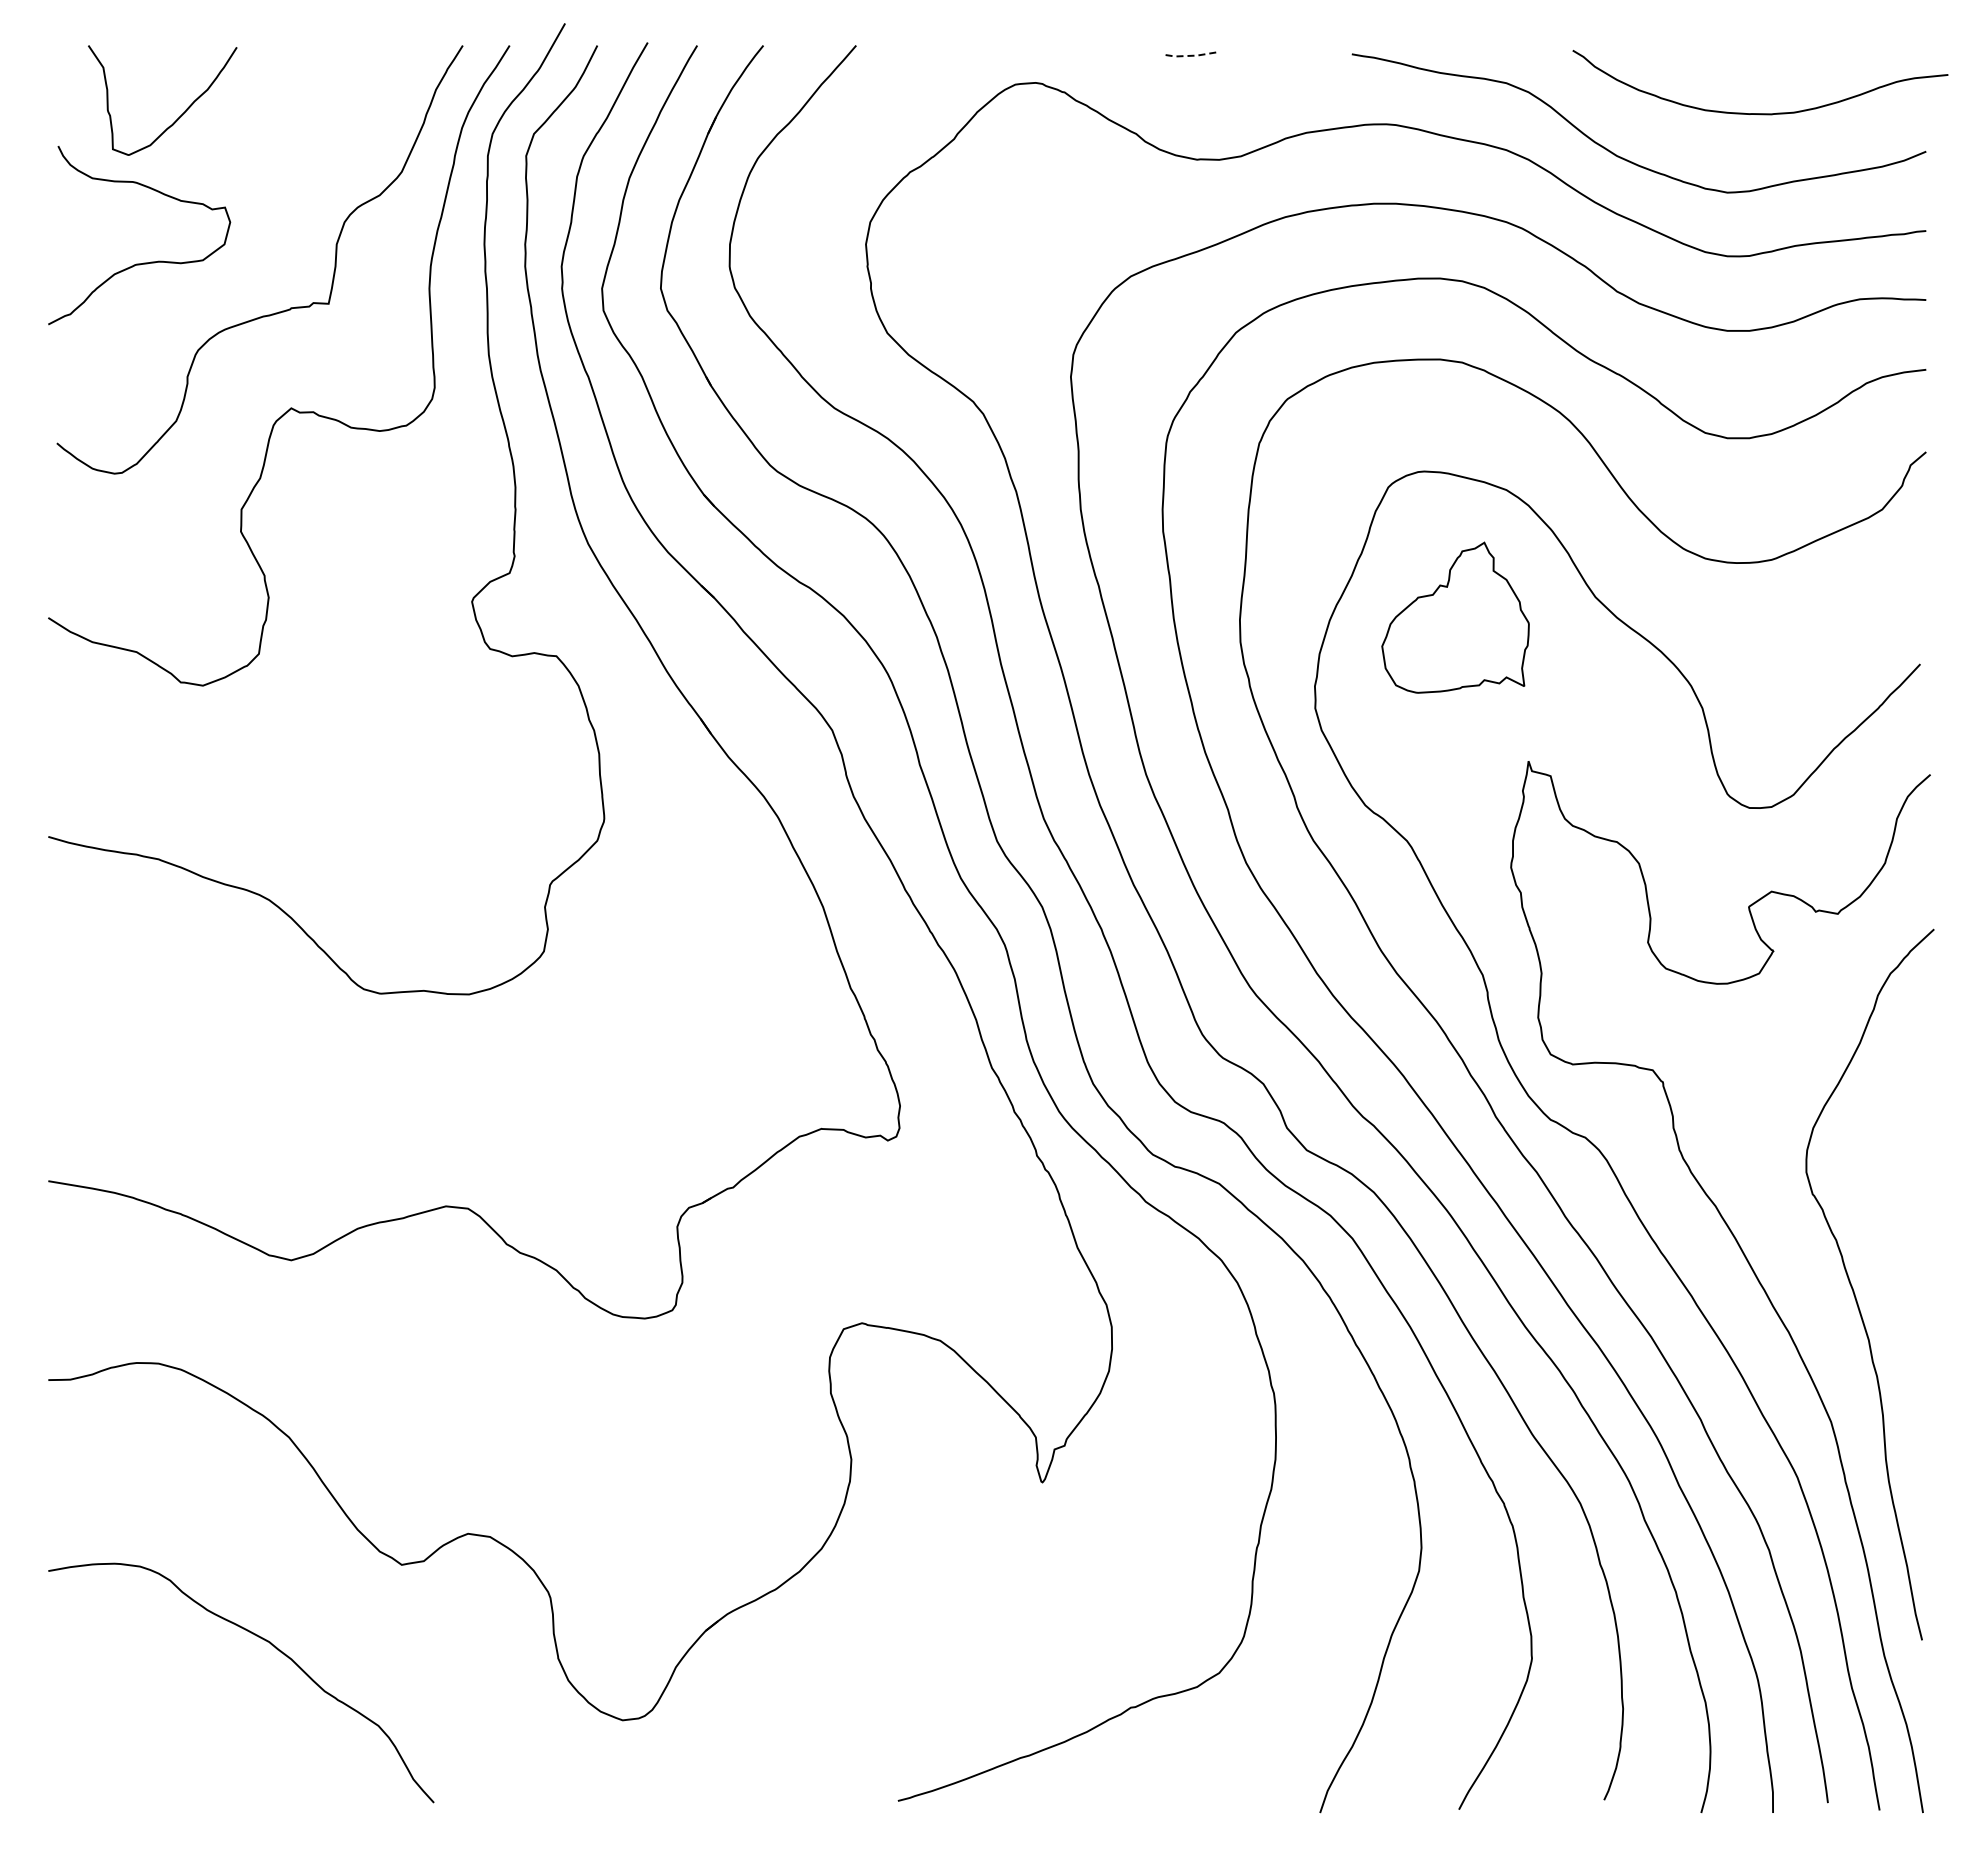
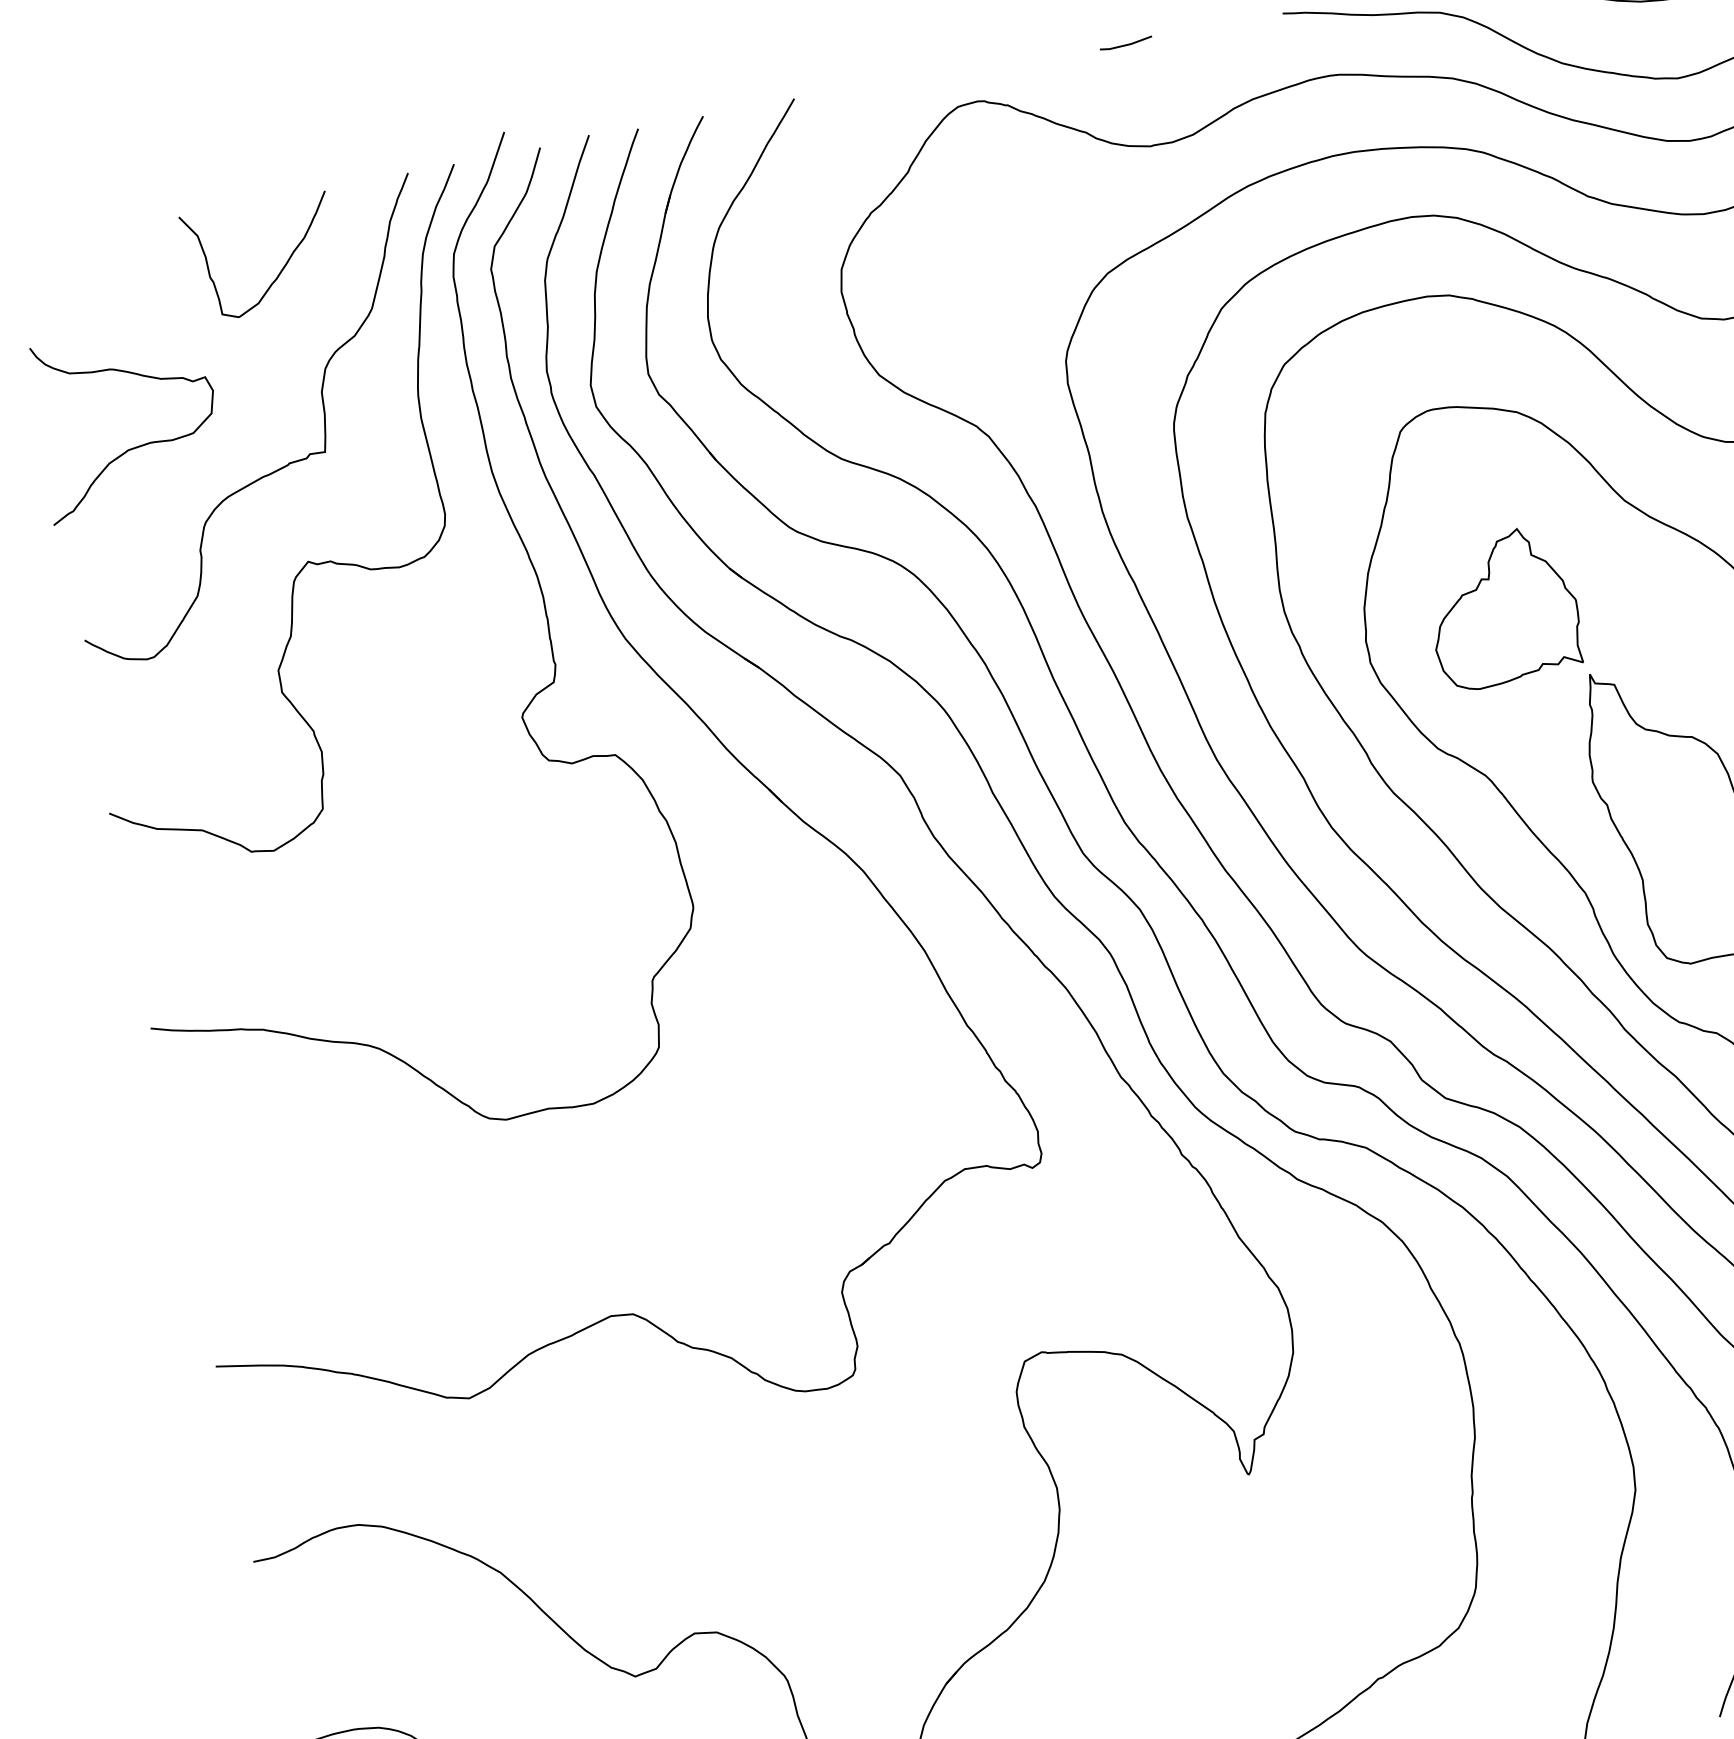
line: (1192, 55) -> (1126, 44), dashed -> solid
curve: (179, 116) -> (281, 269), moved
part: (1455, 617) -> (1502, 607), moved

